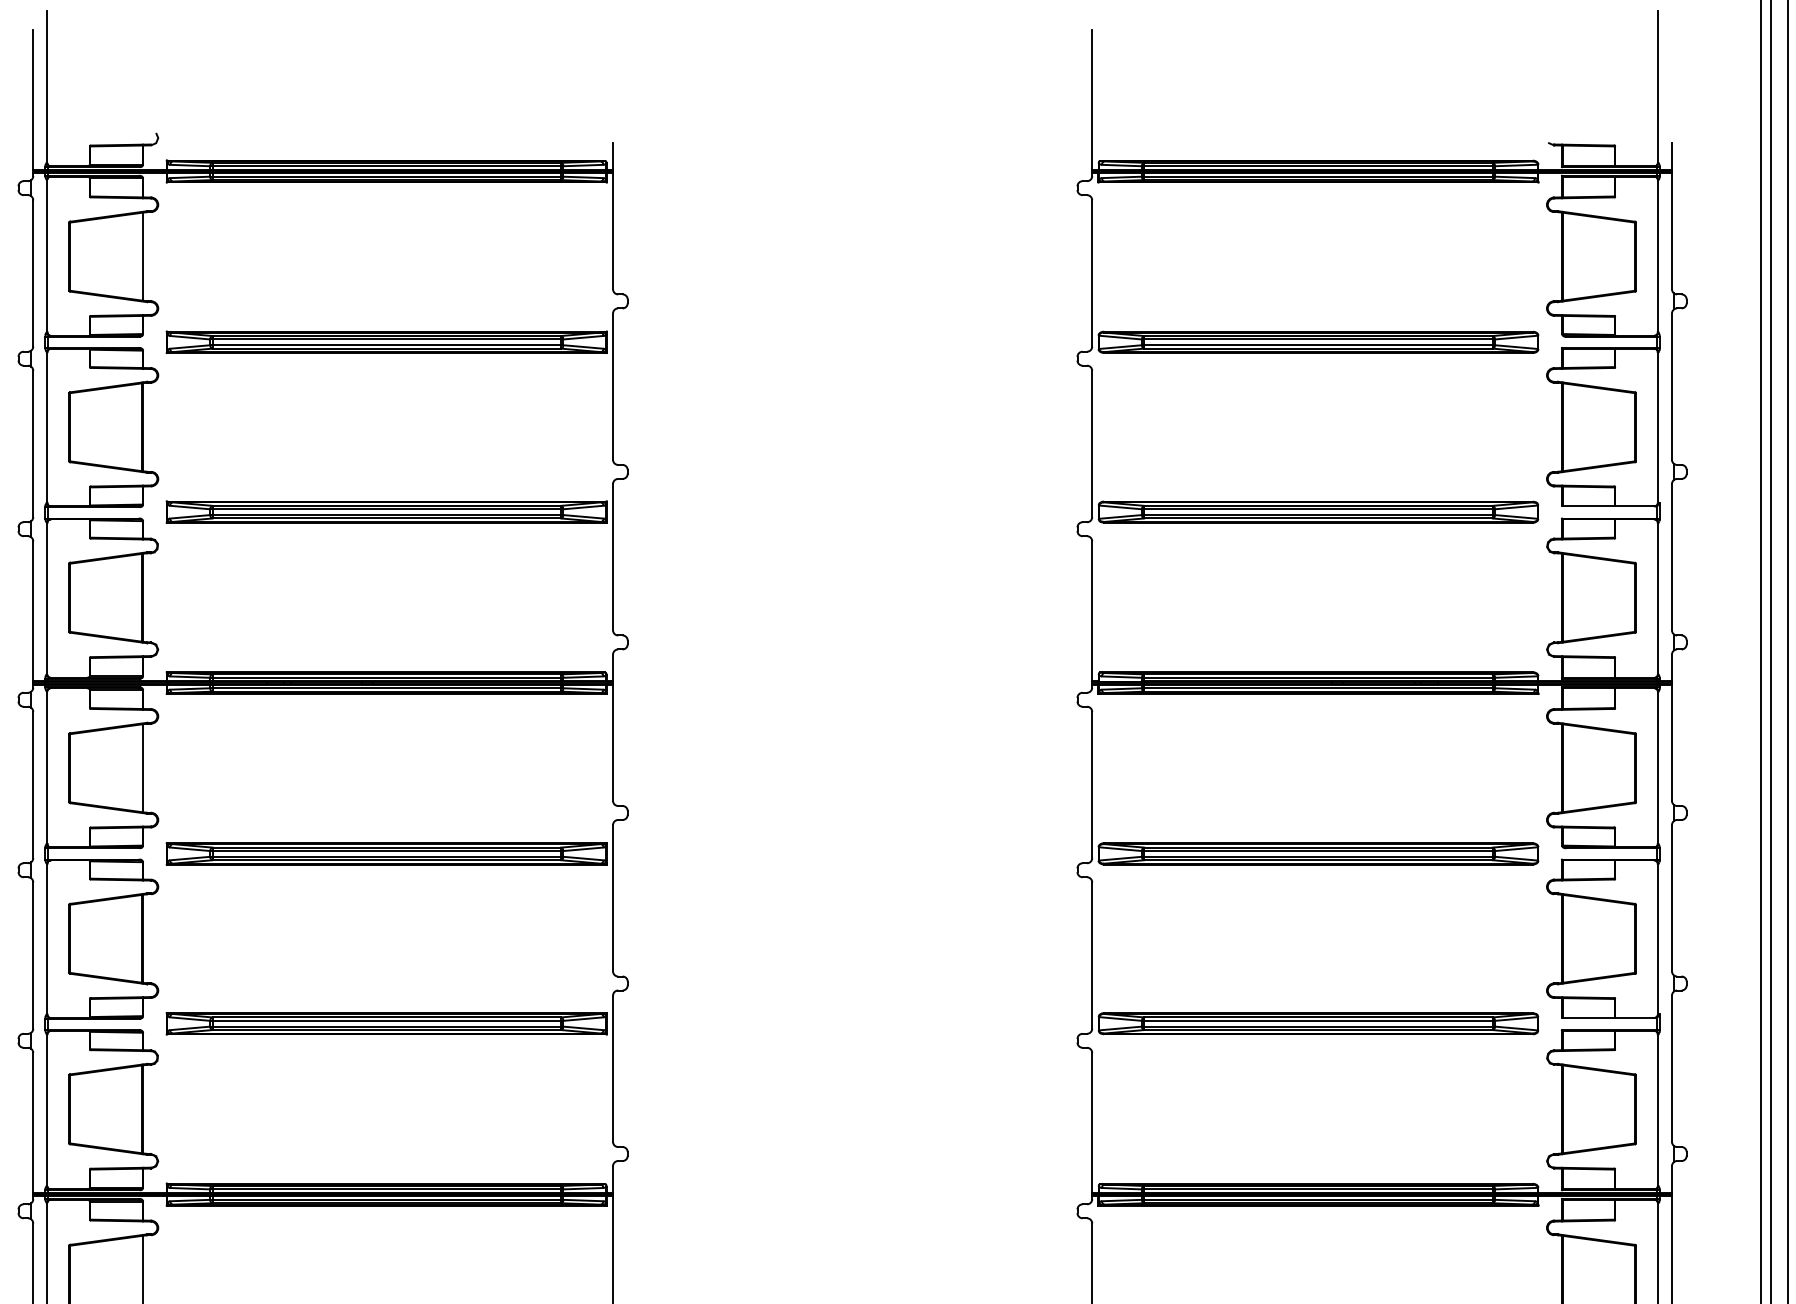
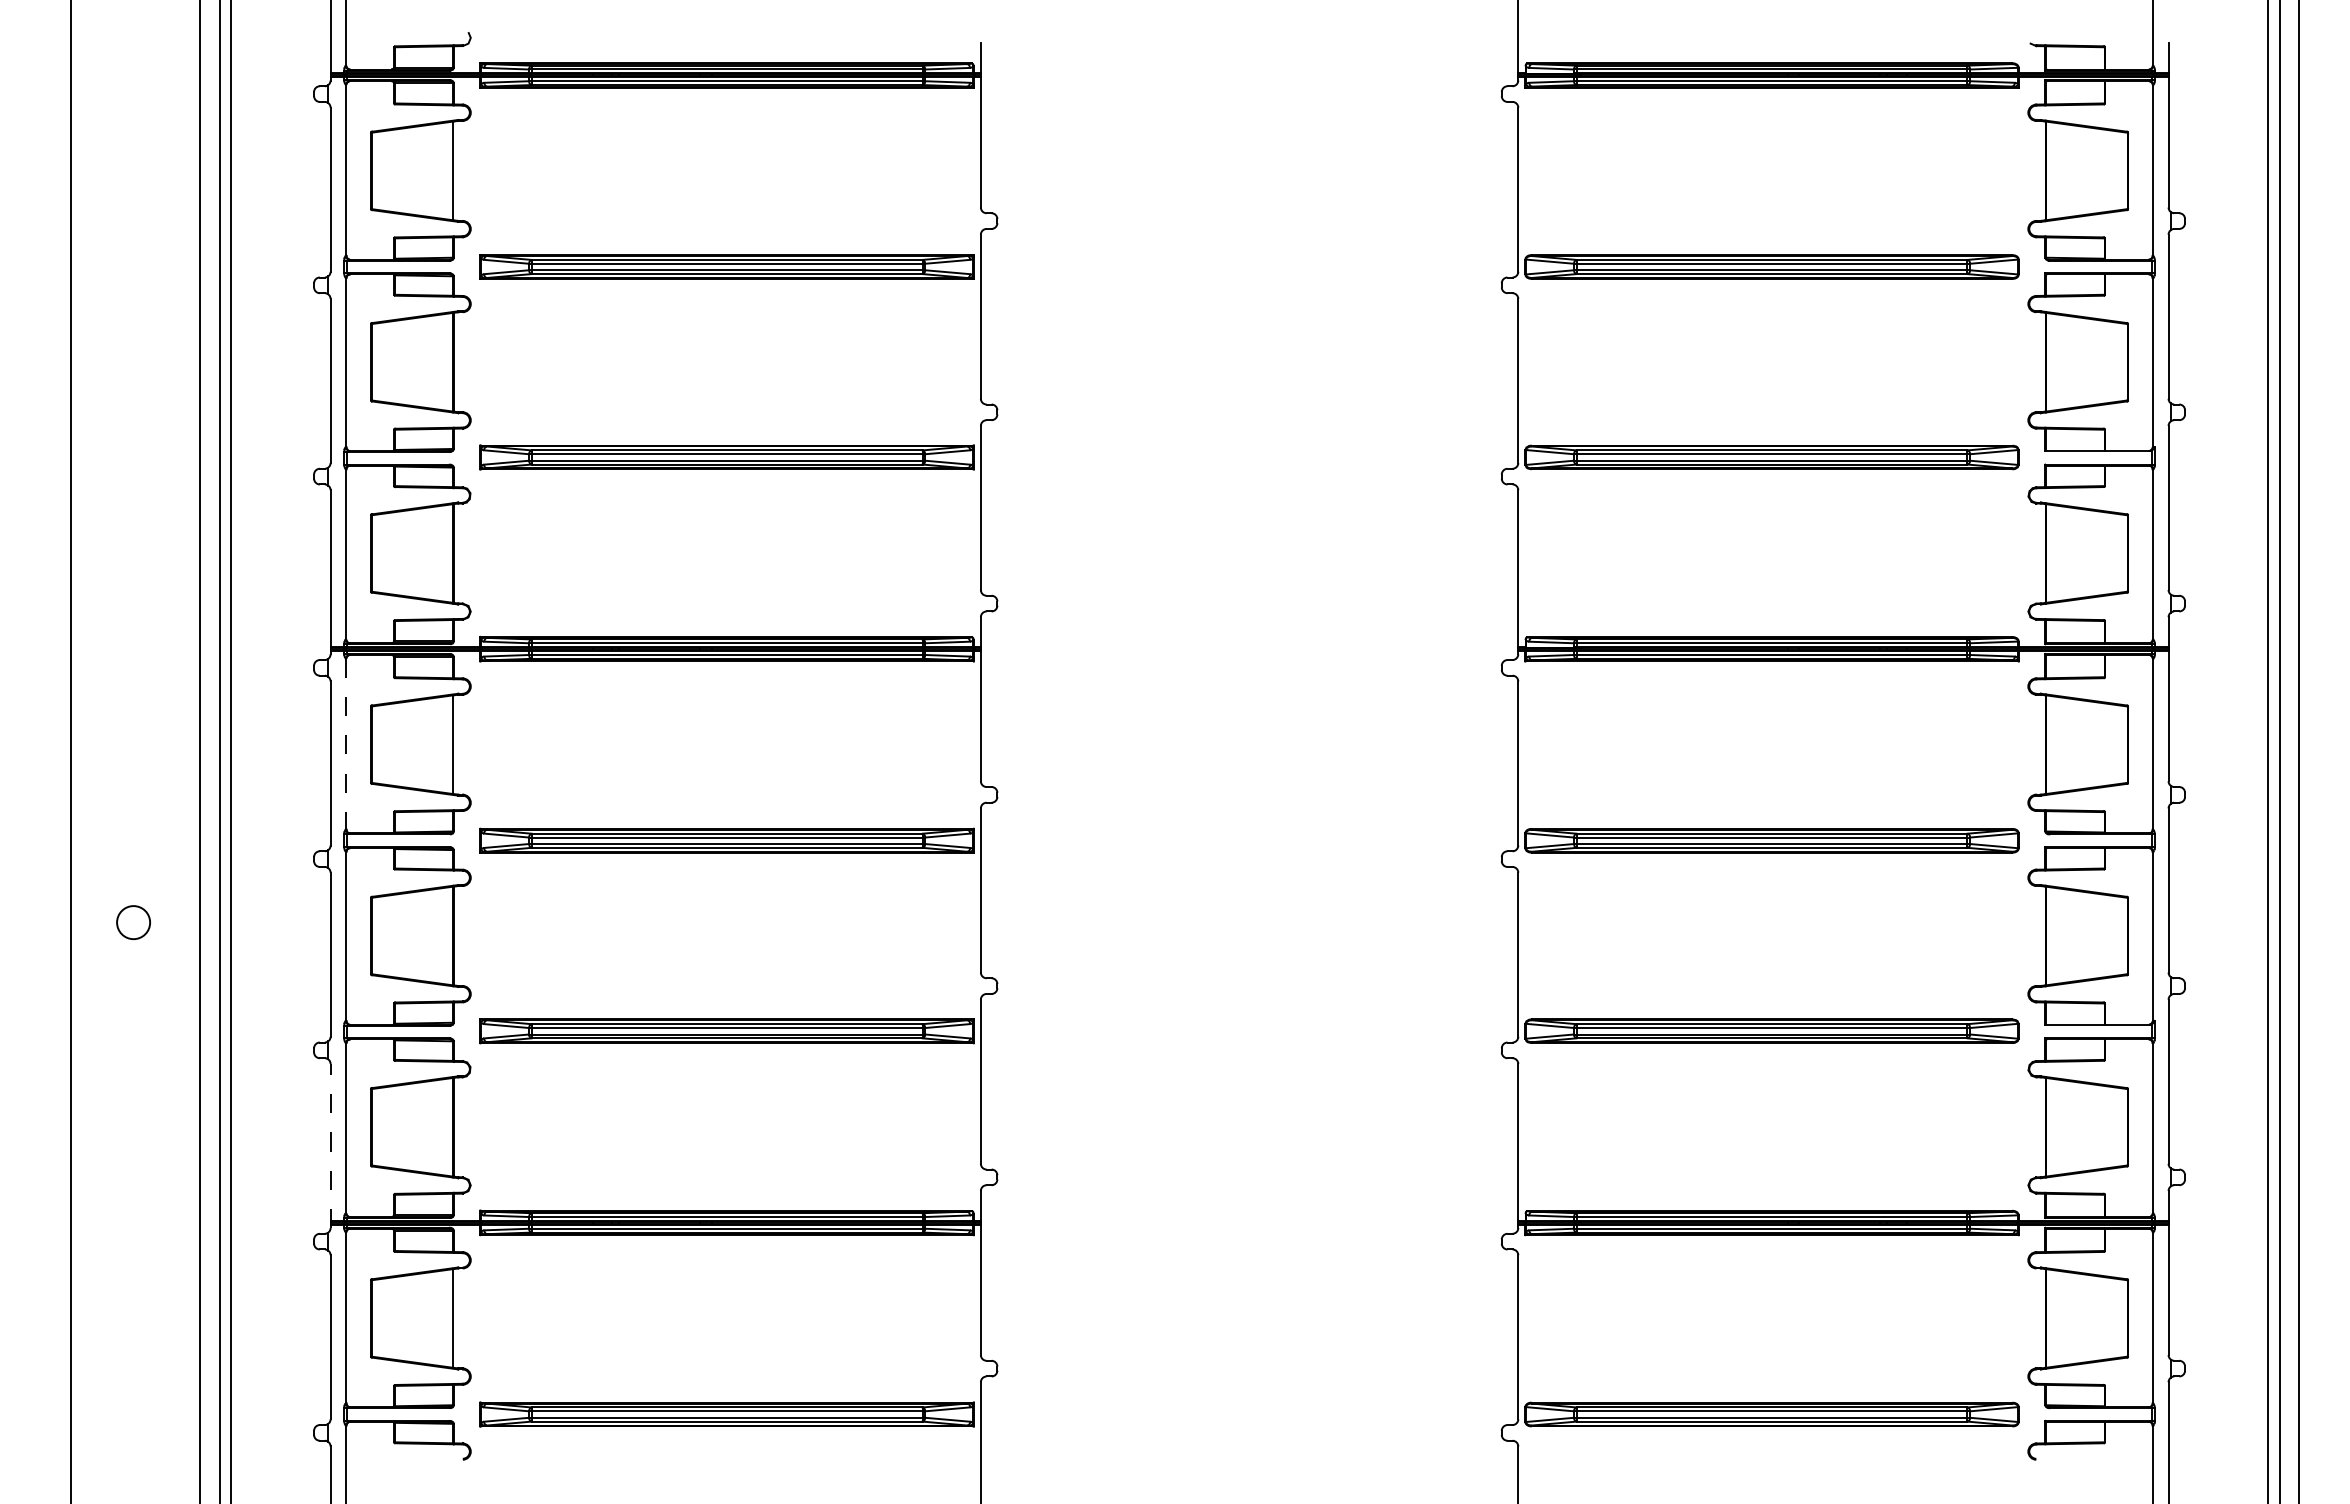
line: (47, 768) -> (346, 744), solid -> dashed
line: (33, 1125) -> (330, 1145), solid -> dashed

